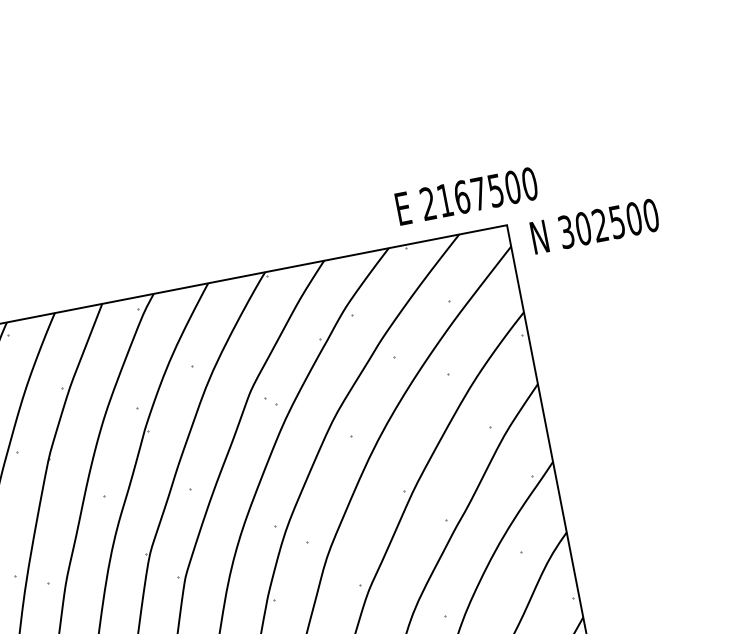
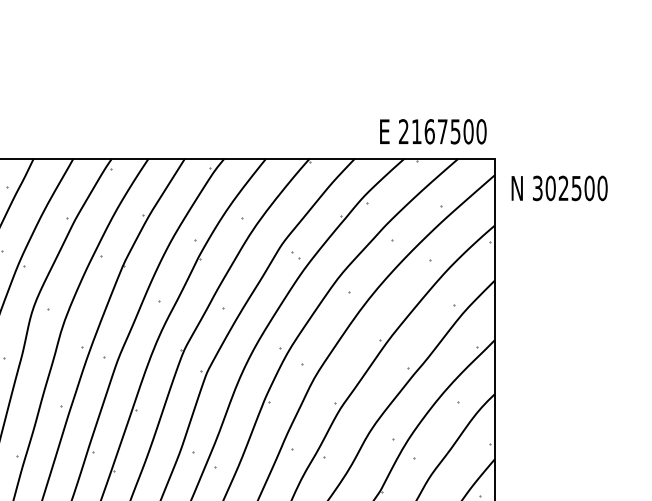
text: (466, 195) -> (433, 131), moved
text: (594, 226) -> (559, 188), moved

